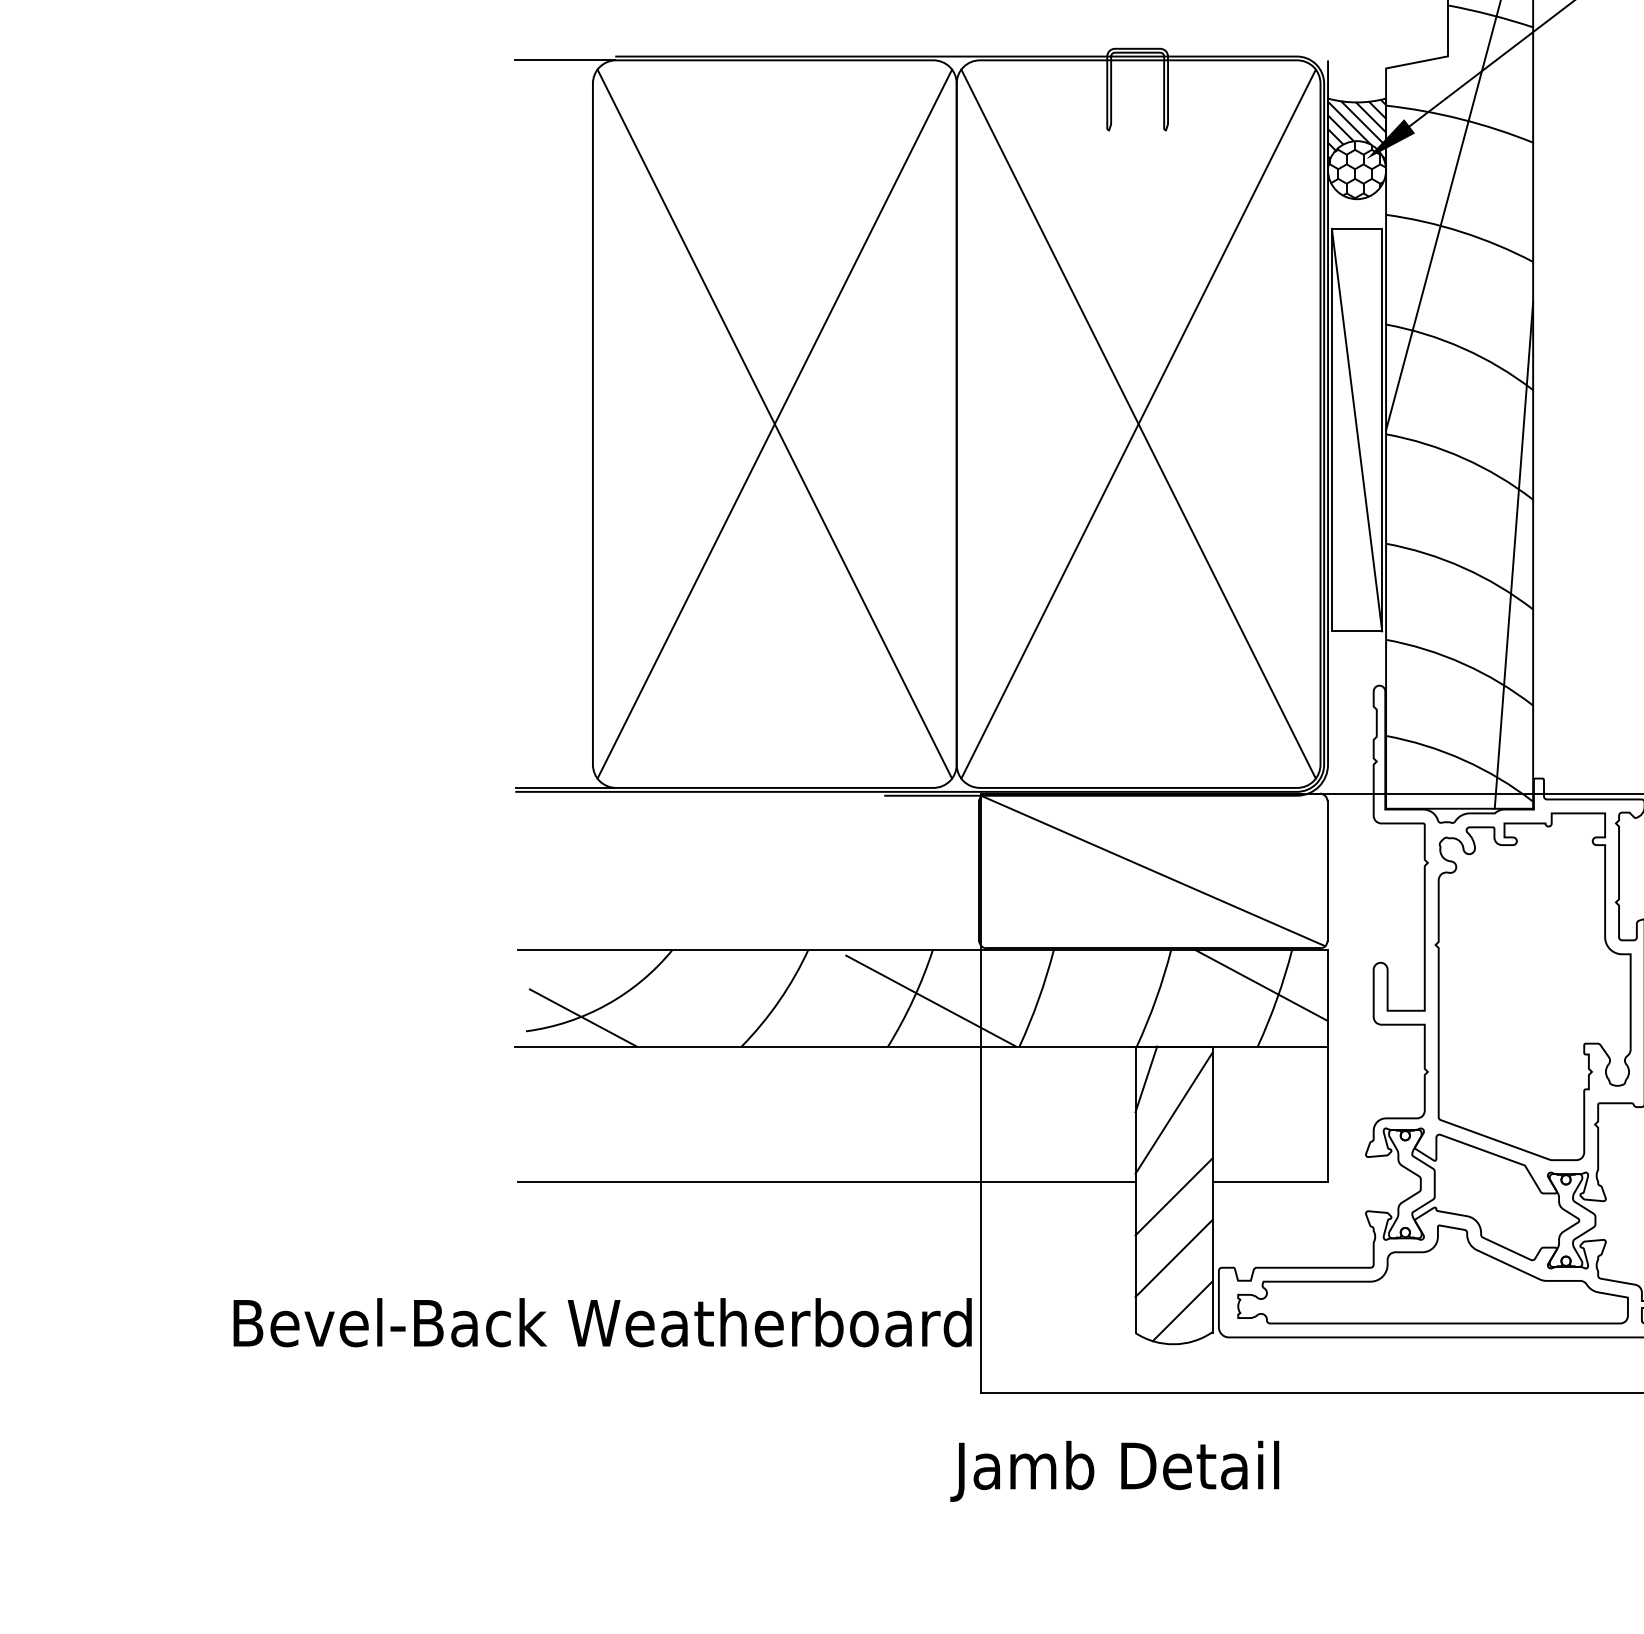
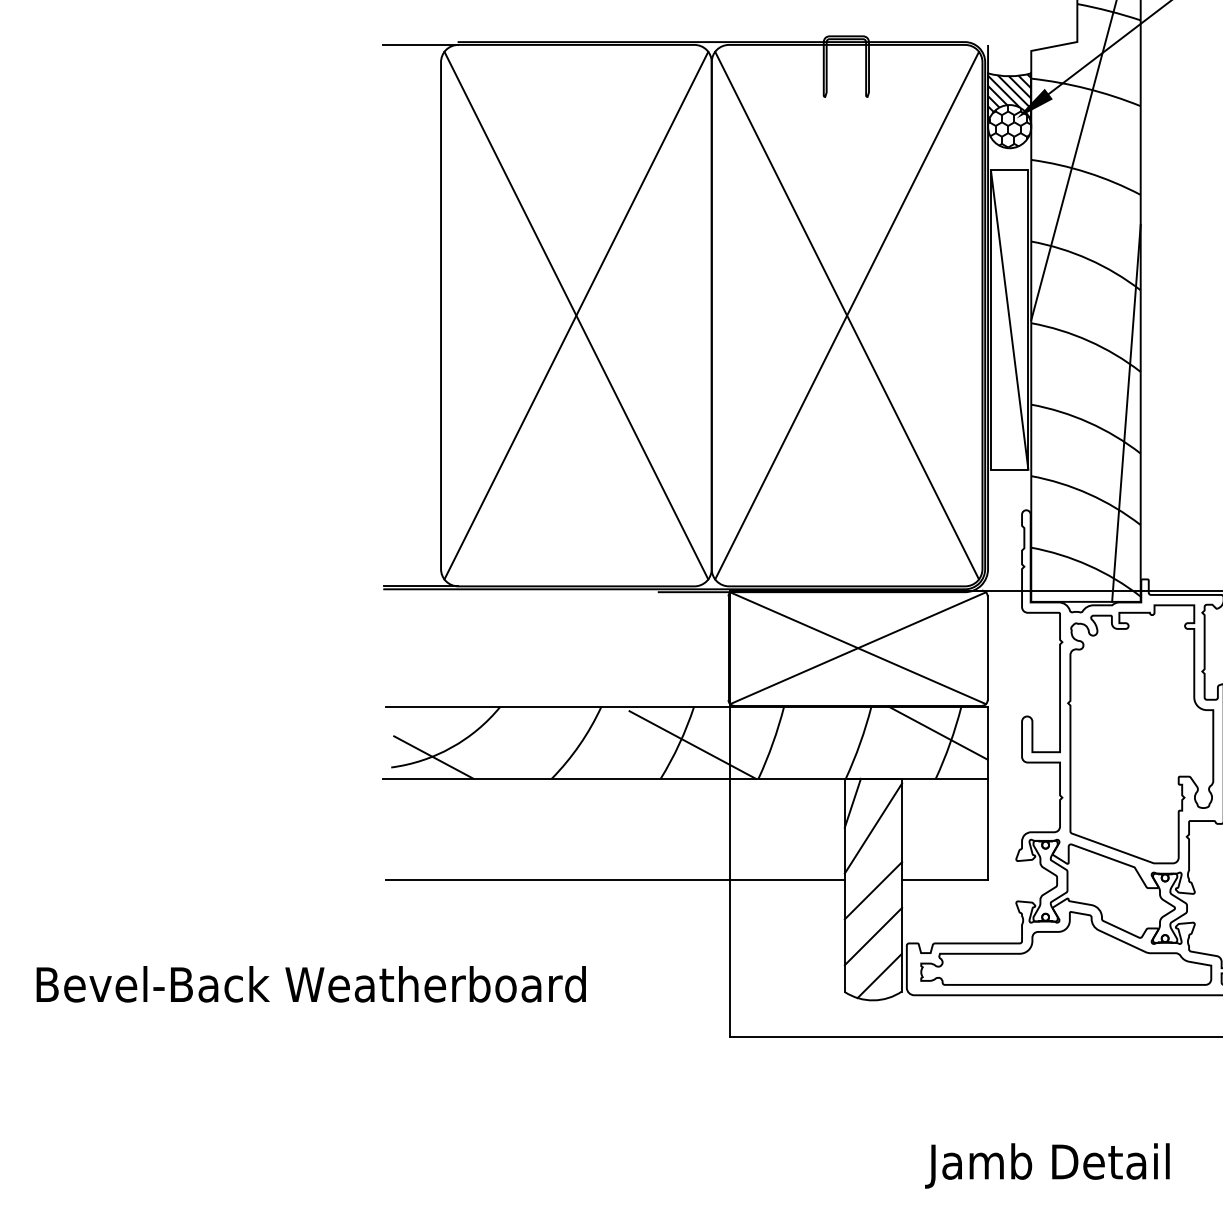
line: (1153, 871) -> (858, 648), added
text: (601, 1322) -> (310, 984), moved
text: (1114, 1470) -> (1047, 1165), moved

